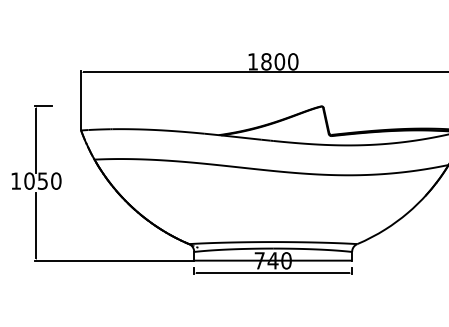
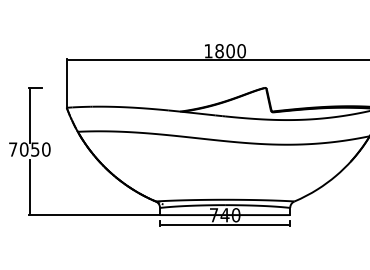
text: (15, 180) -> (12, 149), 1050 -> 7050

